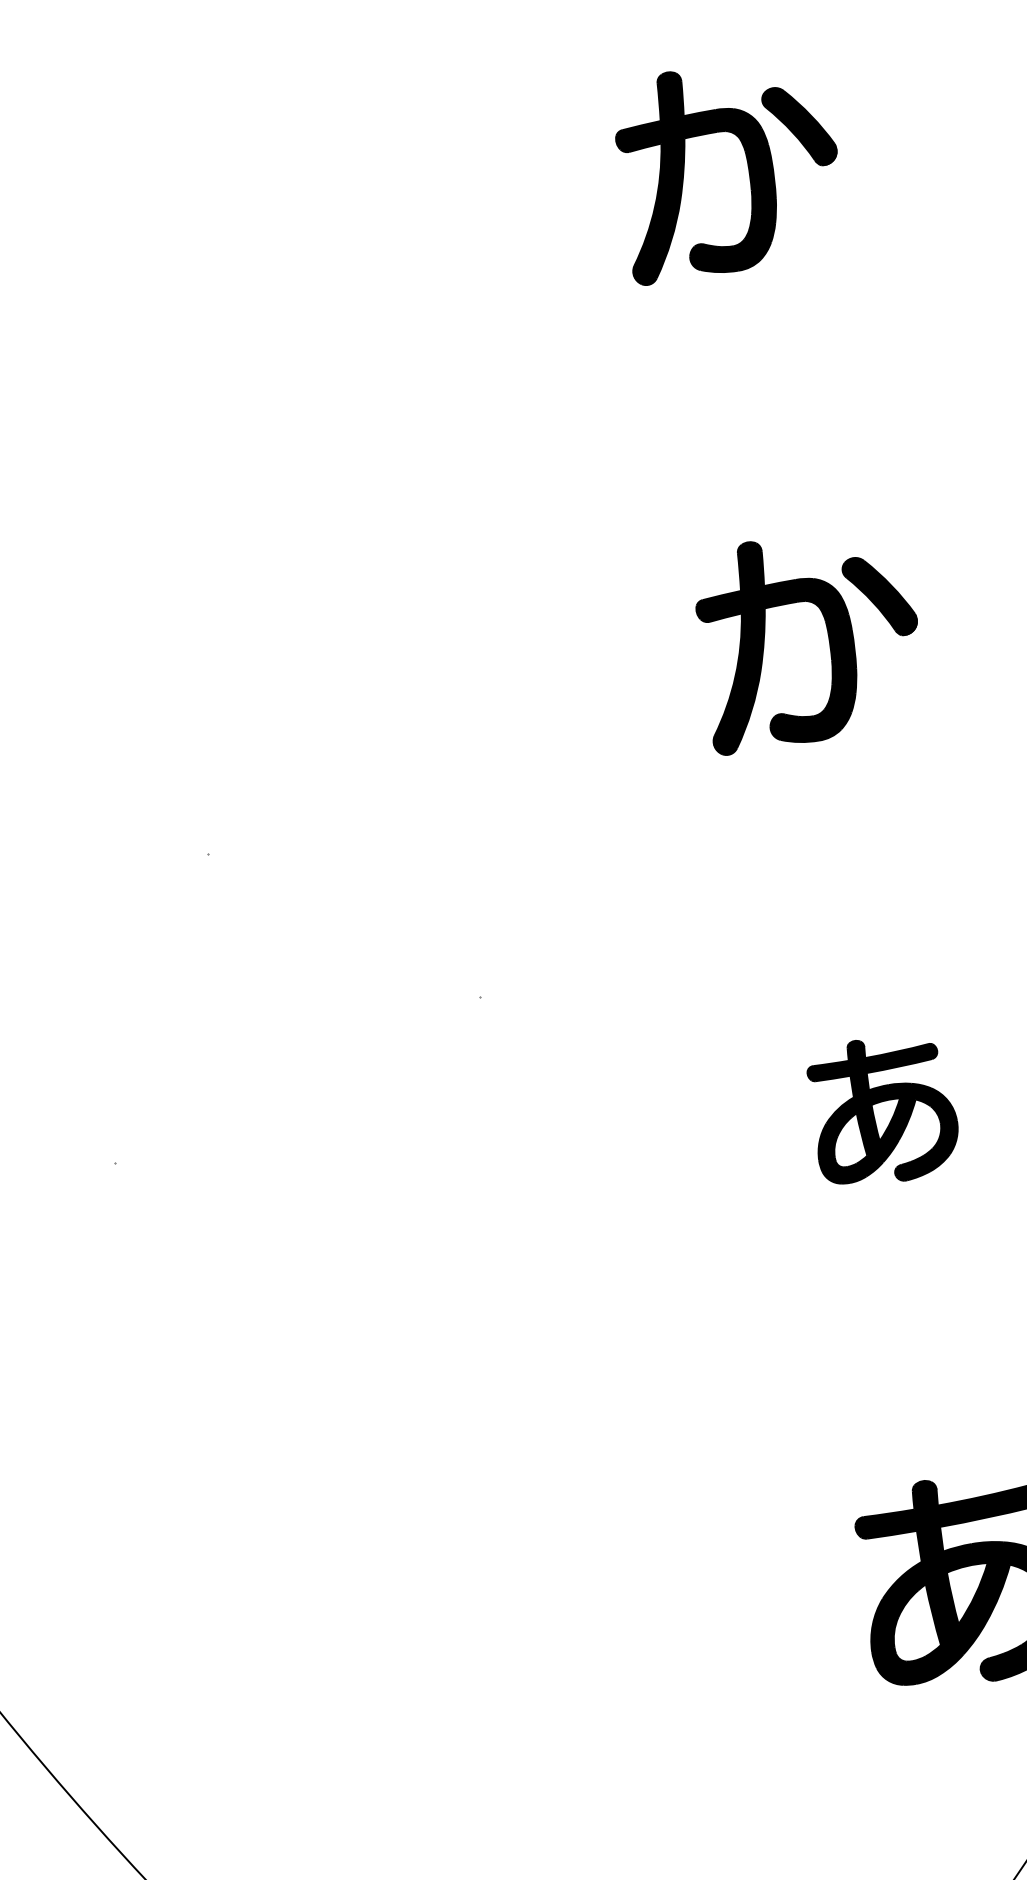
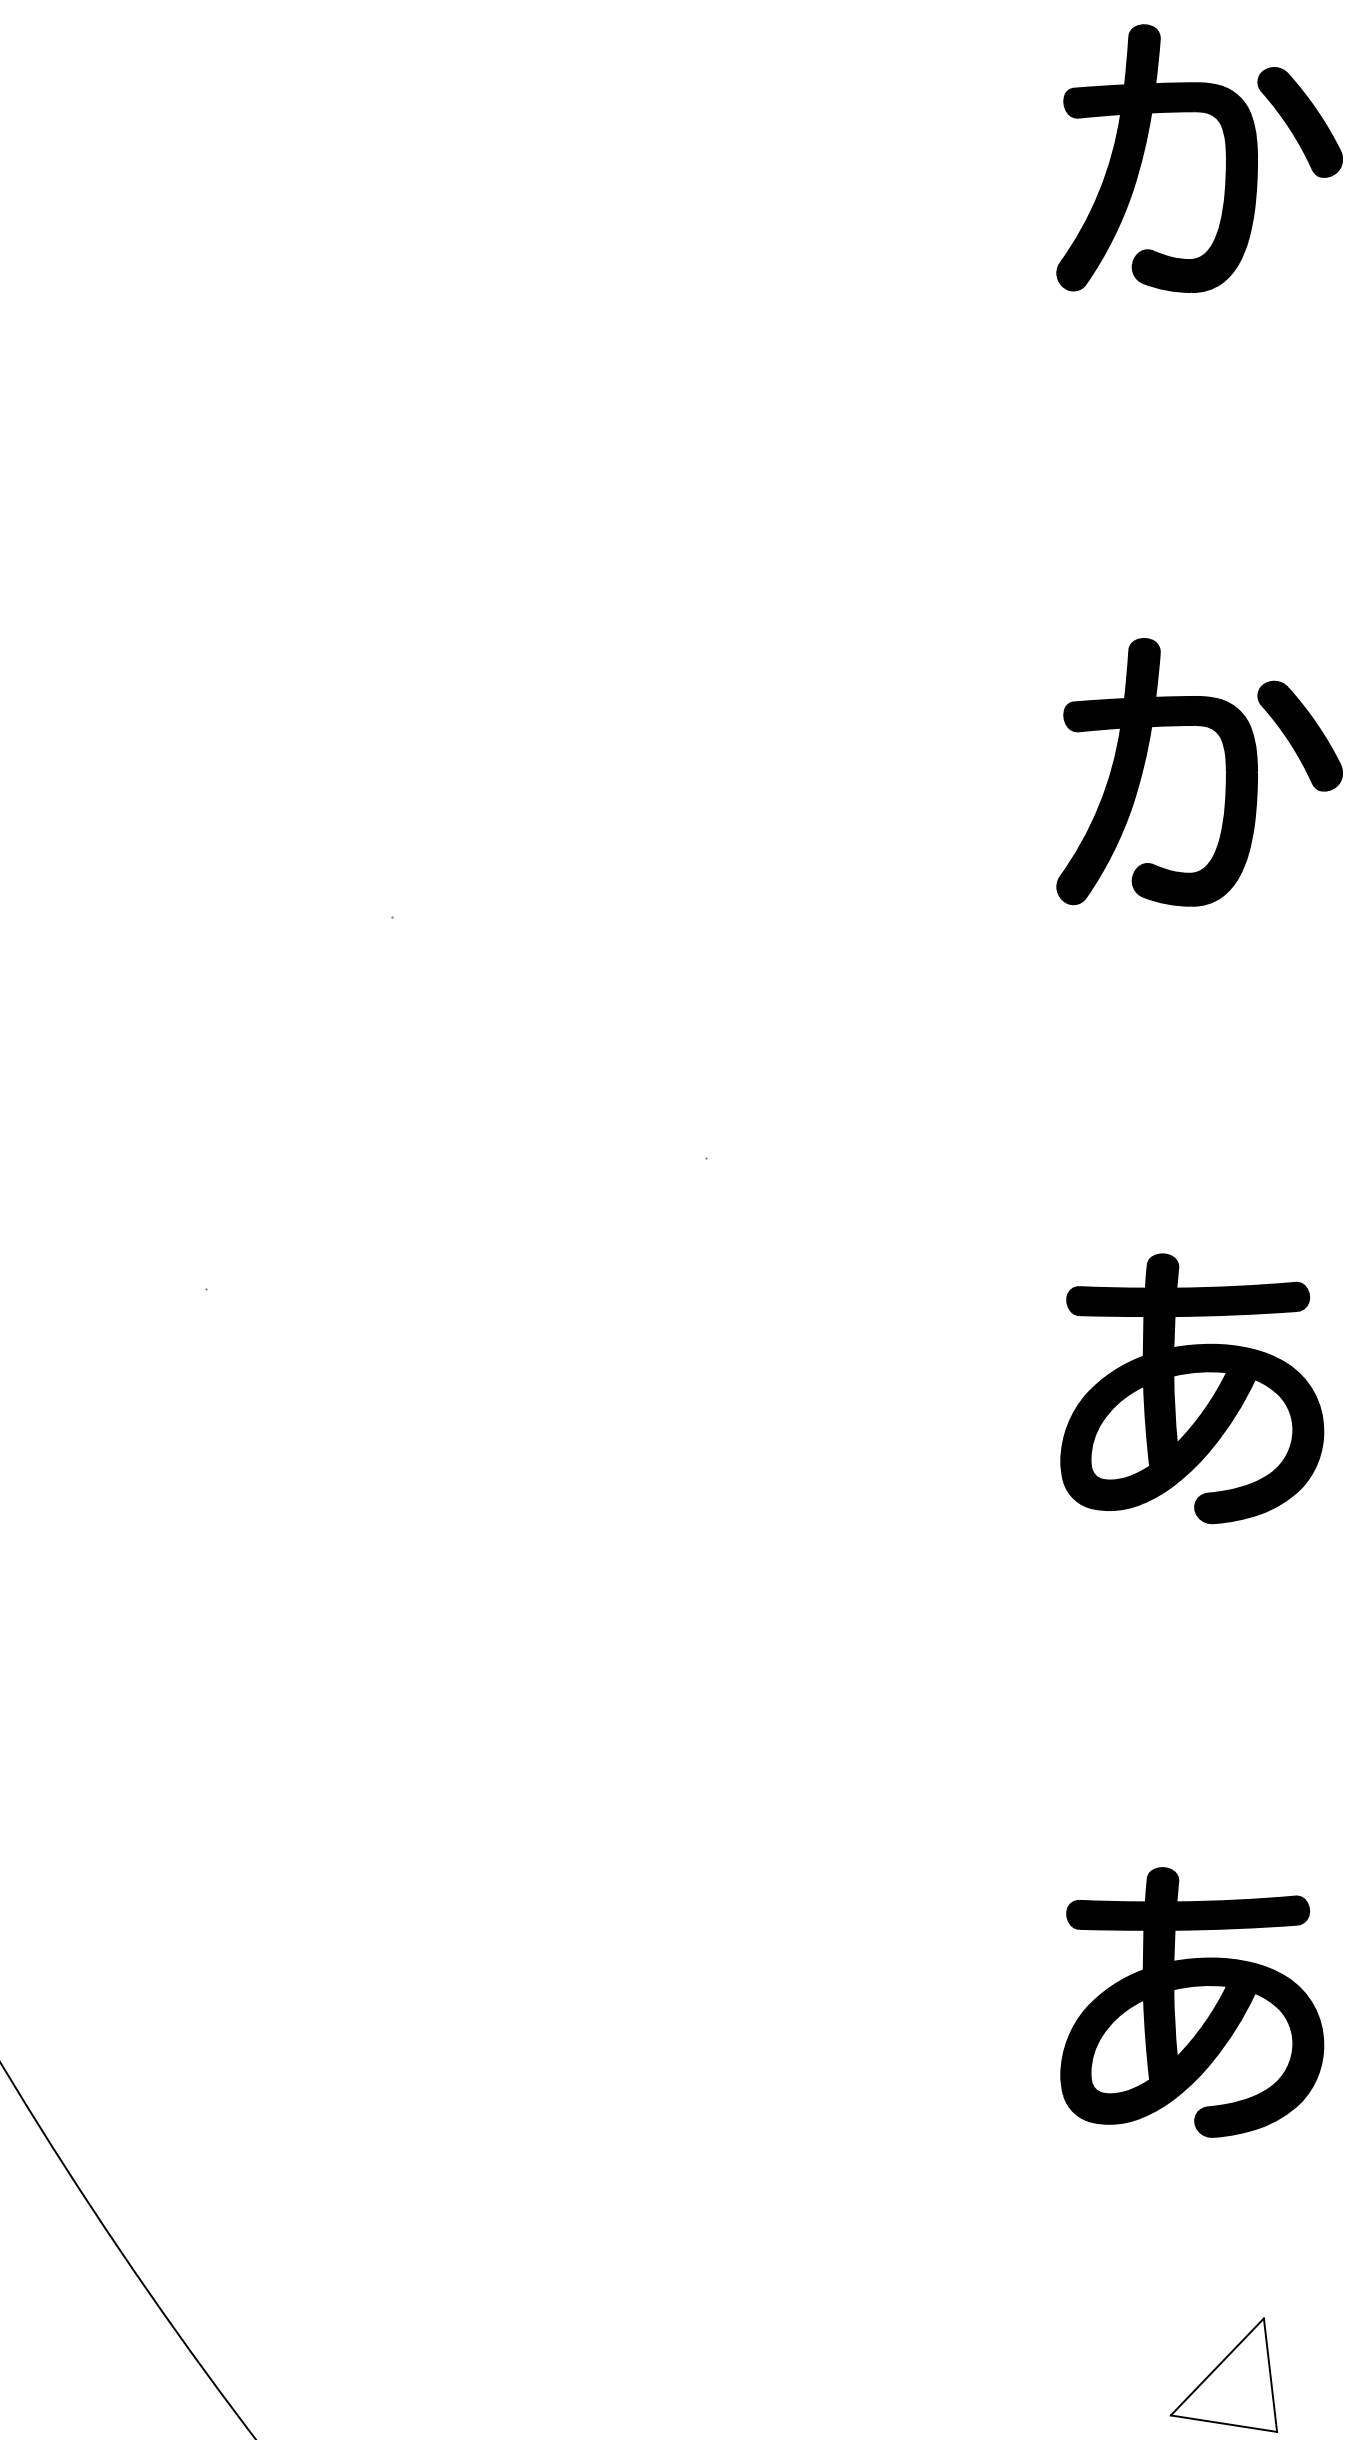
part: (882, 1110) -> (1192, 1388), size x1.43

